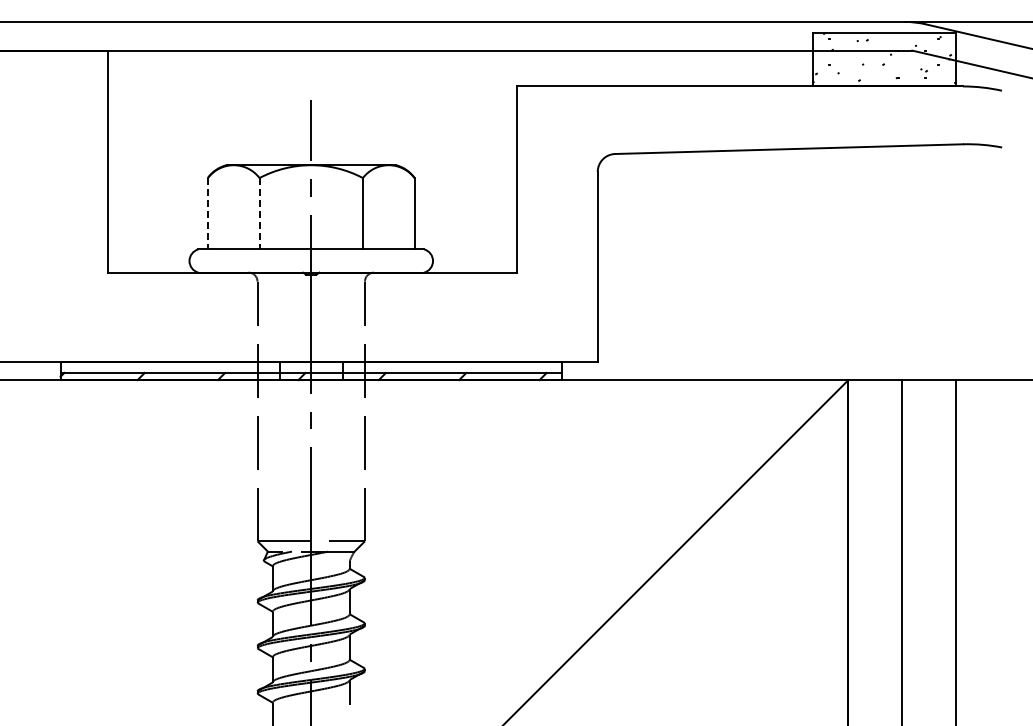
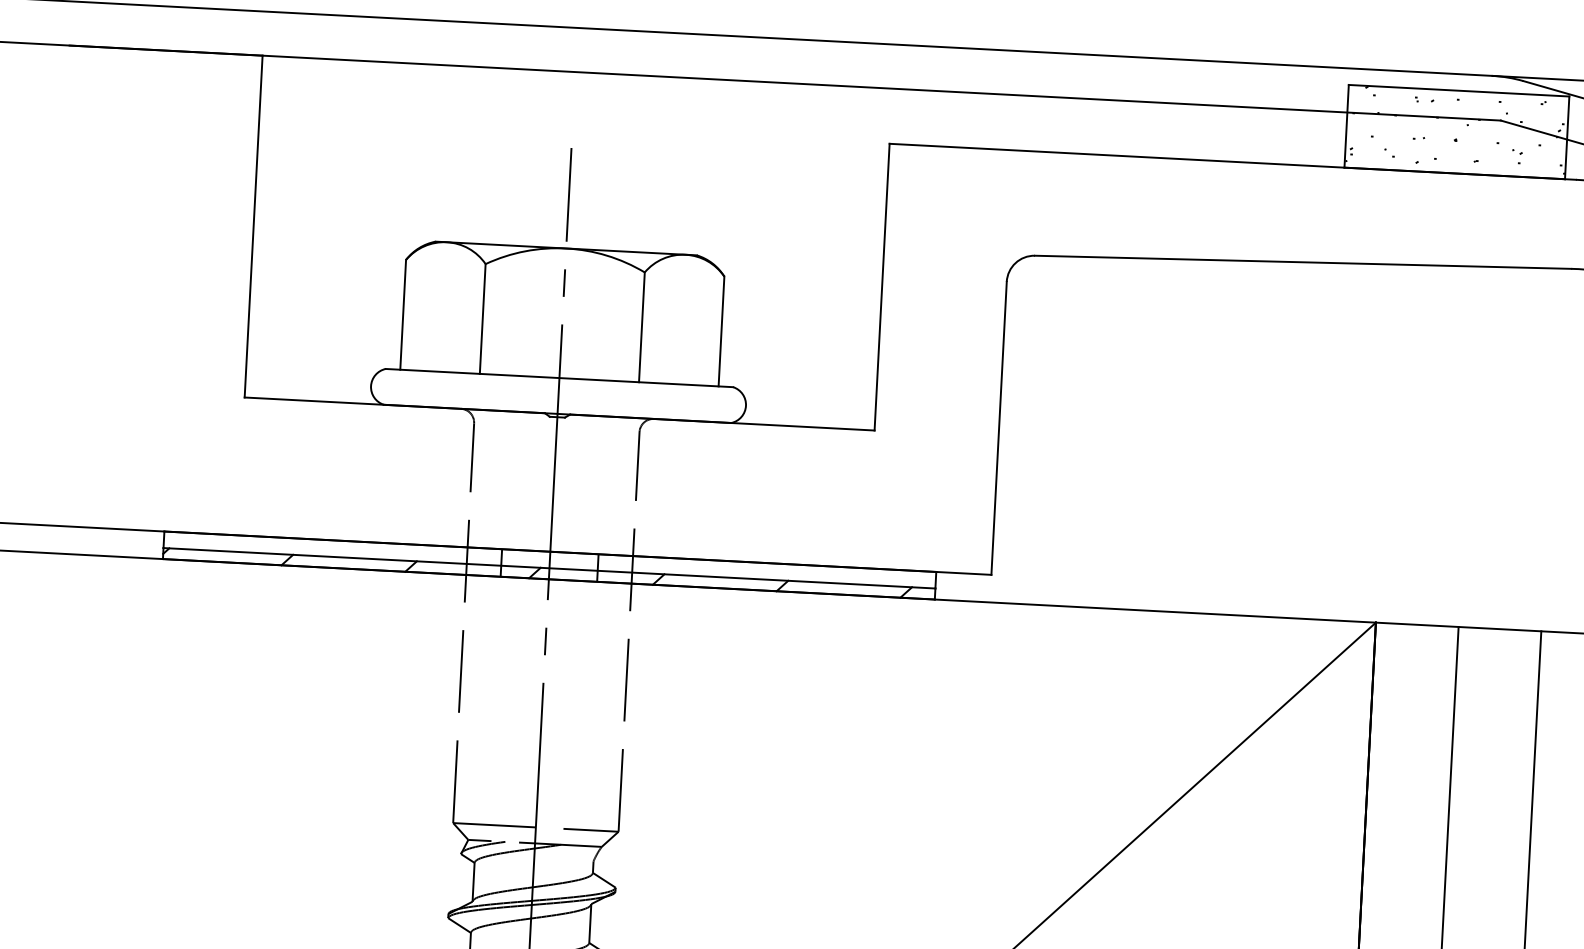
line: (207, 213) -> (402, 314), dashed -> solid
line: (259, 213) -> (482, 318), dashed -> solid

